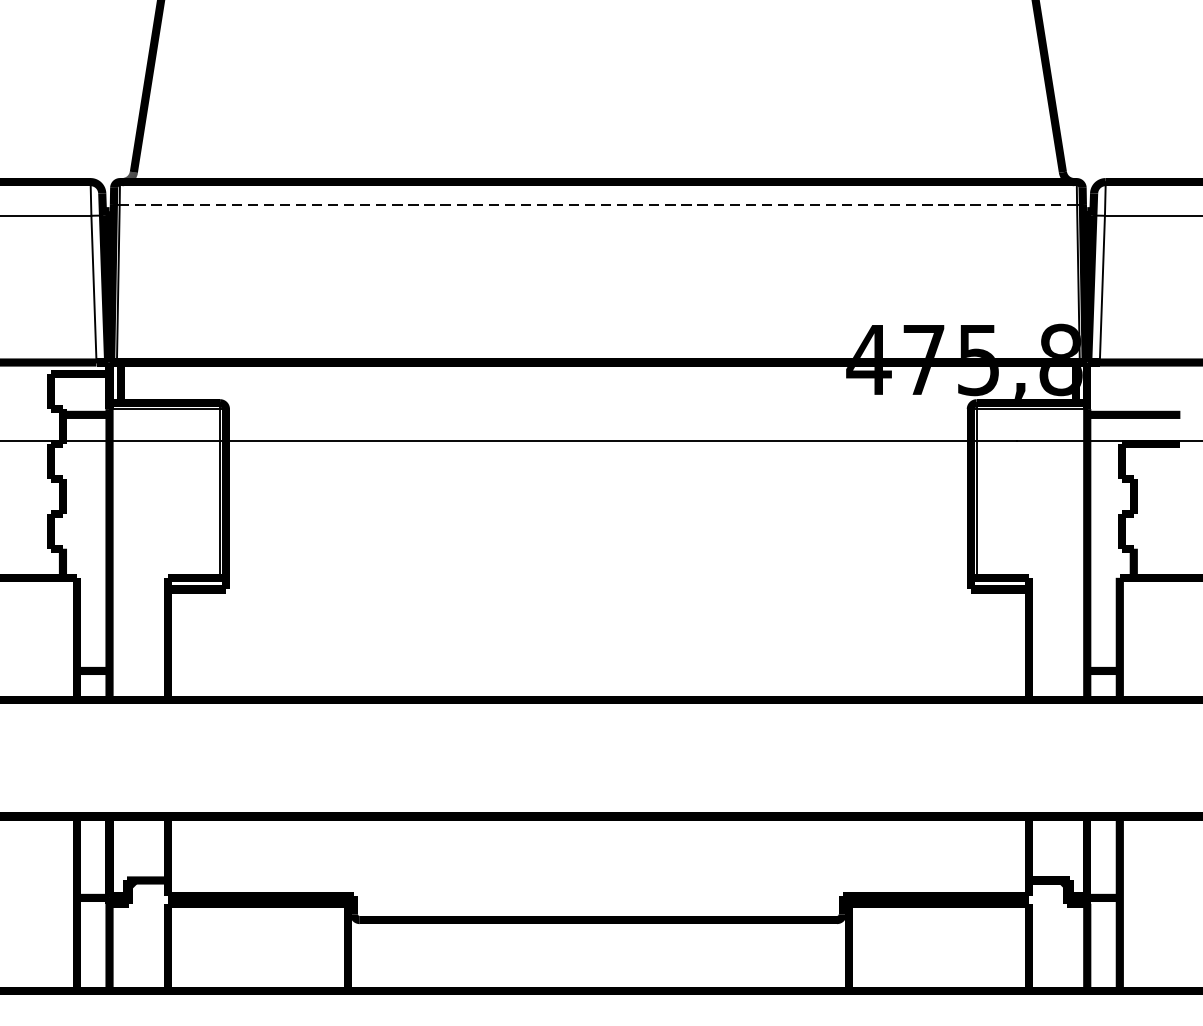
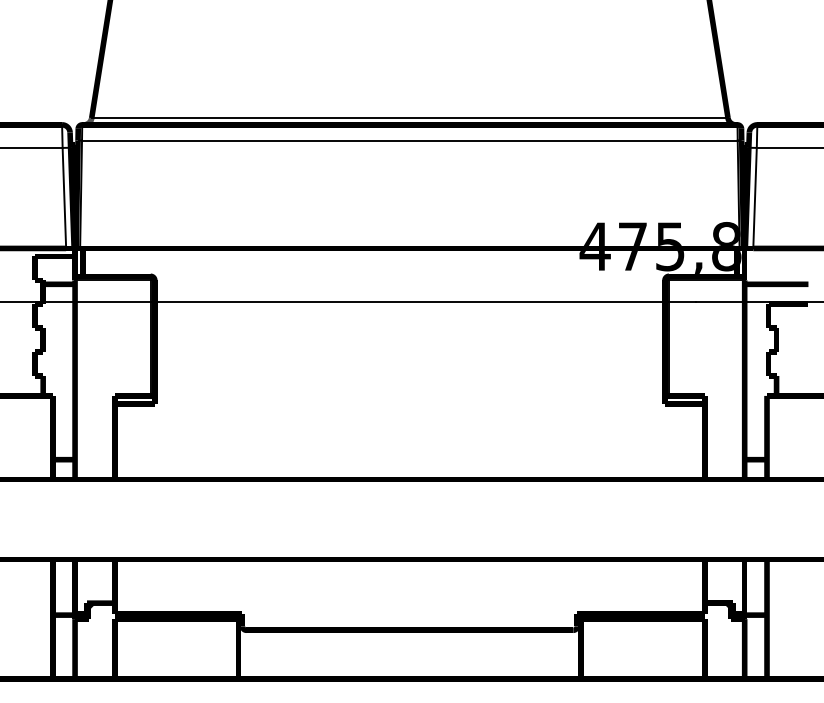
line: (597, 172) -> (409, 118), added
line: (597, 204) -> (409, 140), dashed -> solid

